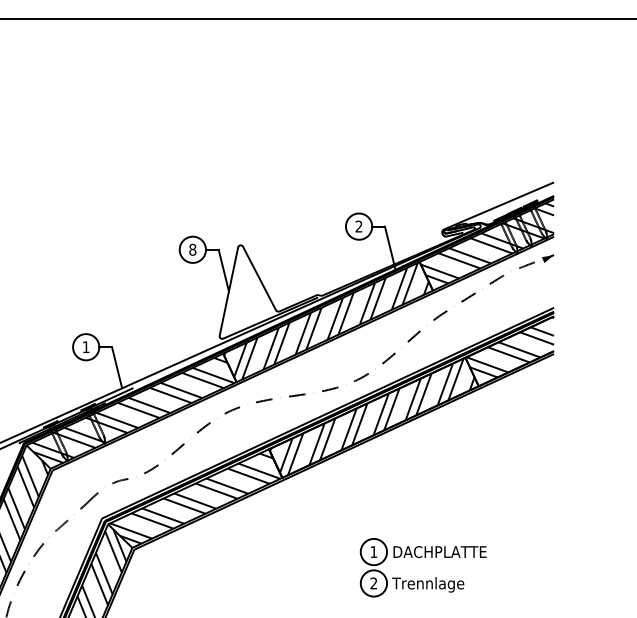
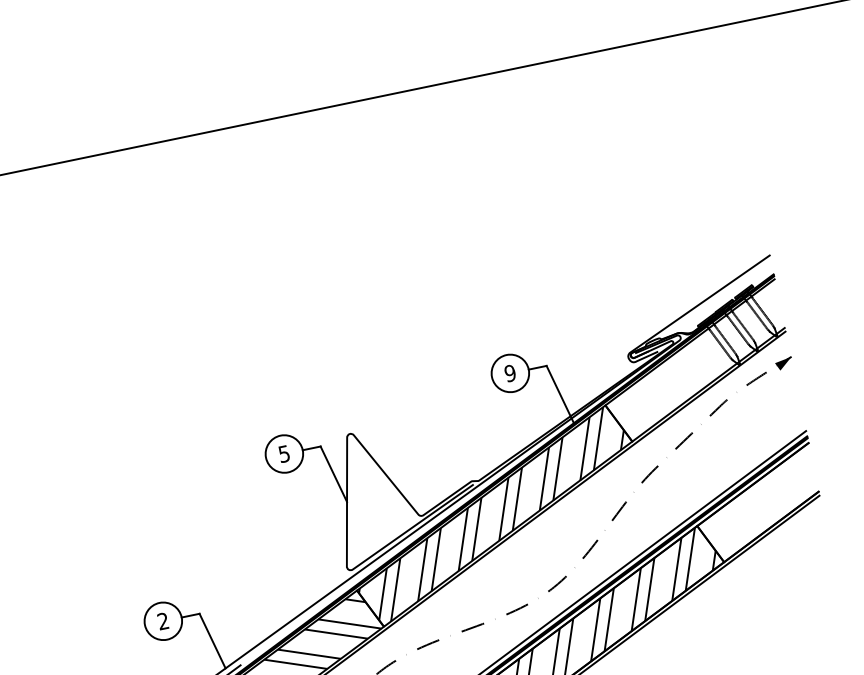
text: (358, 226) -> (509, 373), 2 -> 9
hatch: (487, 243) -> (695, 359), removed
text: (192, 249) -> (283, 453), 8 -> 5
text: (85, 346) -> (162, 620), 1 -> 2
hatch: (510, 347) -> (757, 498), removed

